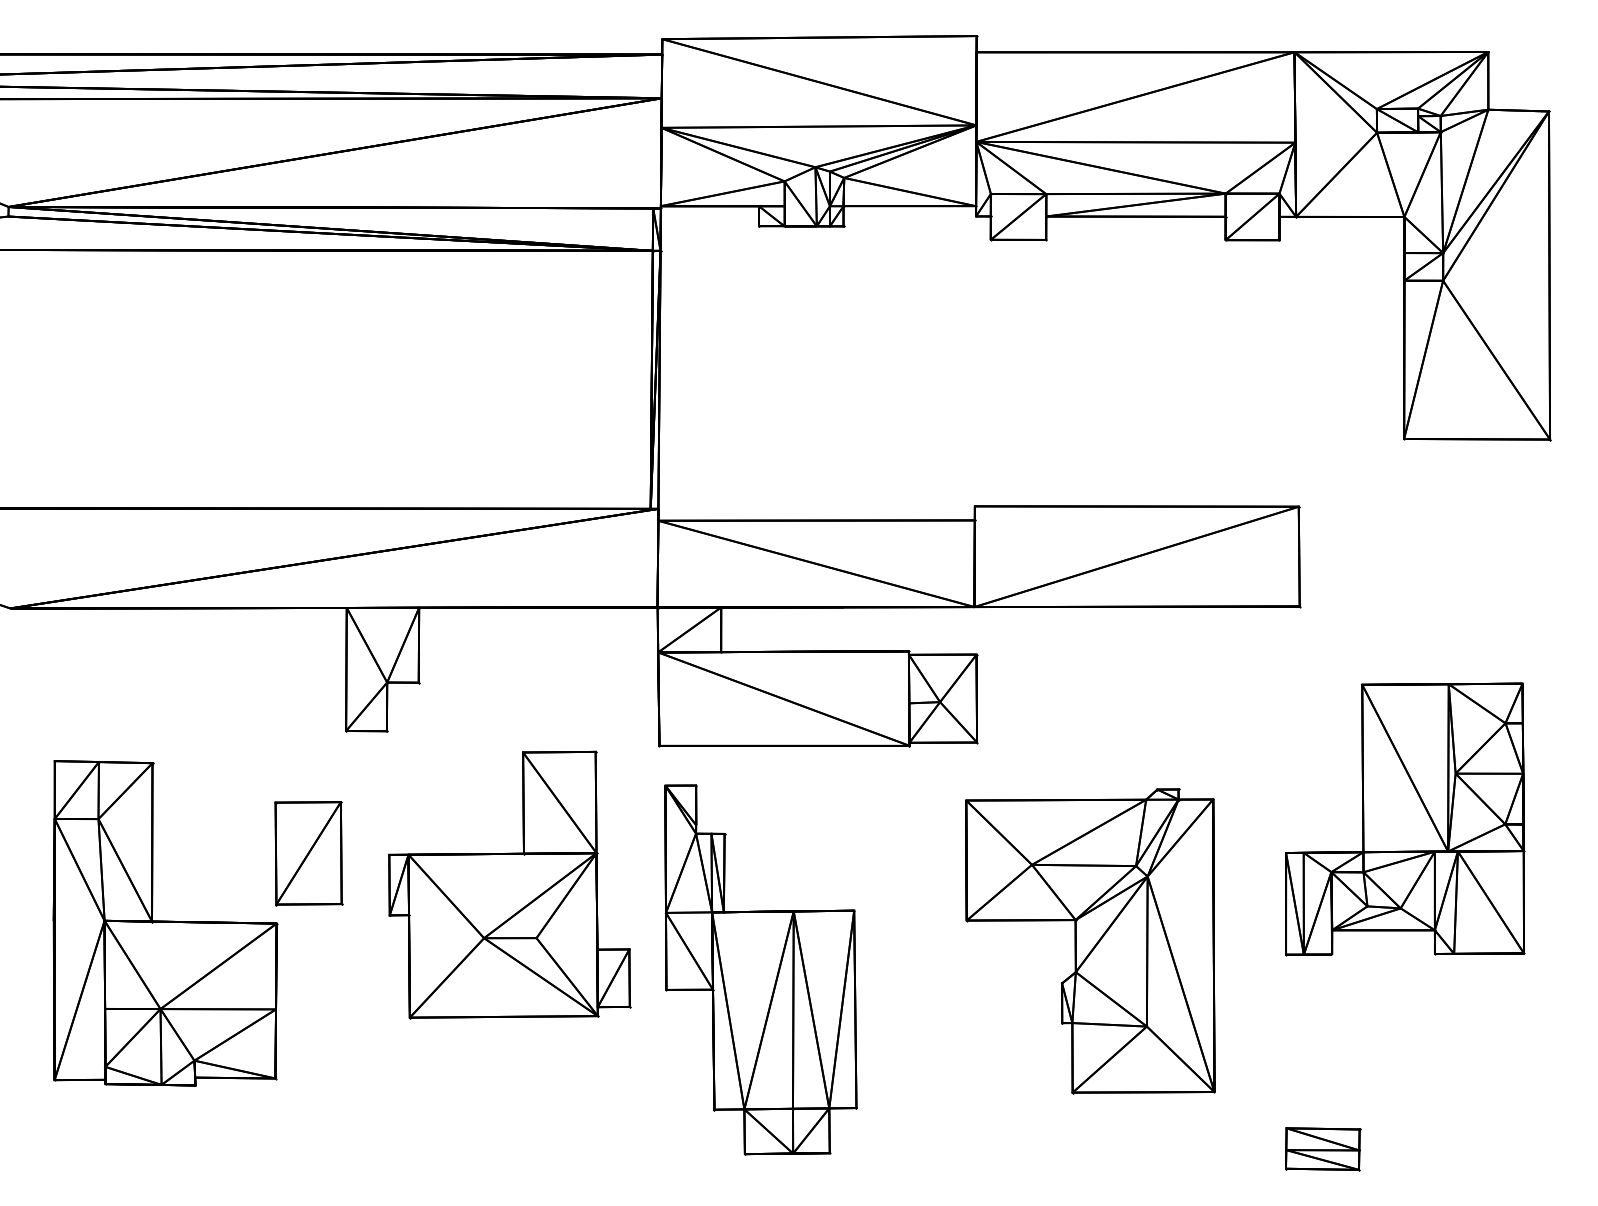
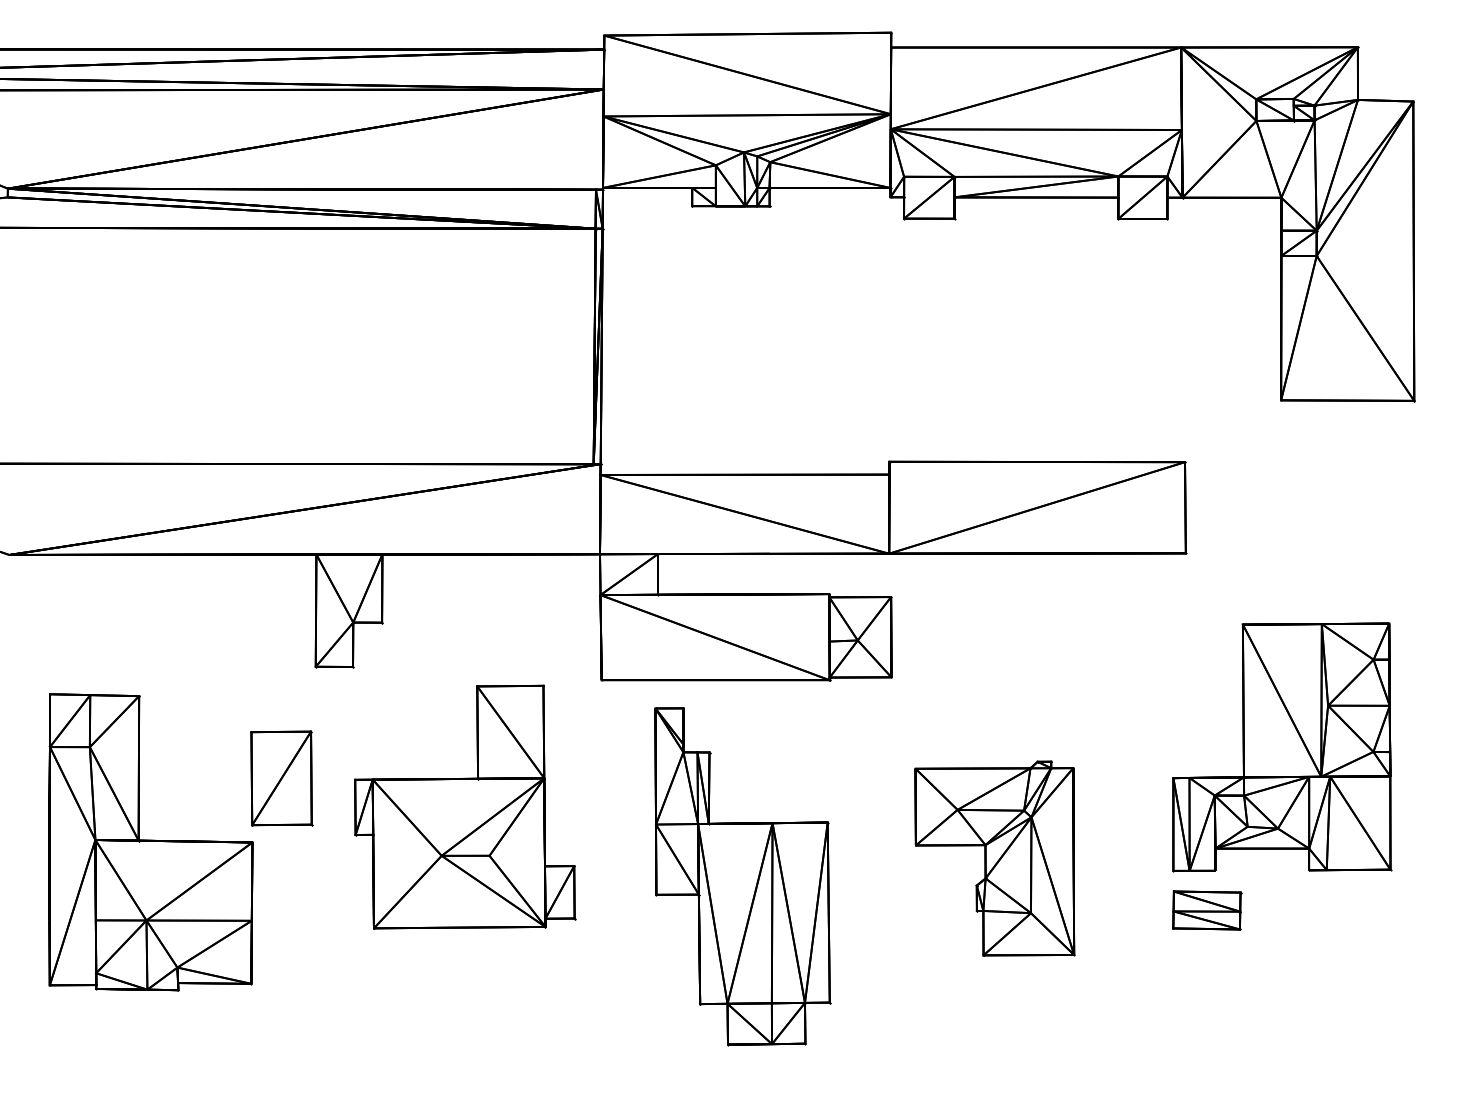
part: (1090, 941) -> (994, 858), size x0.7
part: (760, 969) -> (742, 876), moved
part: (1323, 1149) -> (1207, 910), moved

